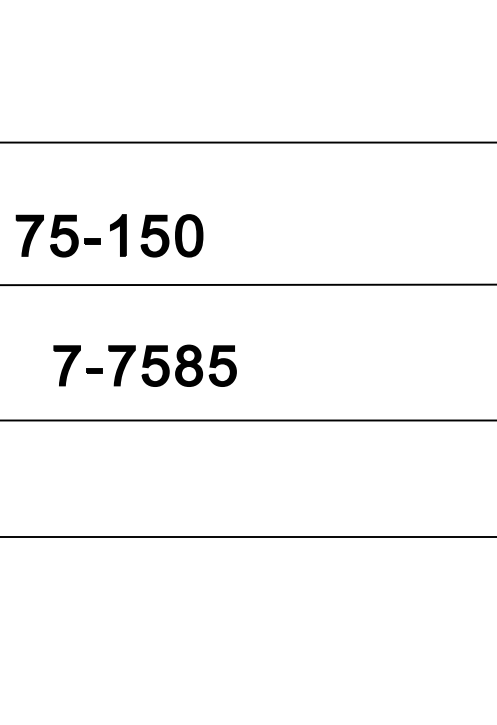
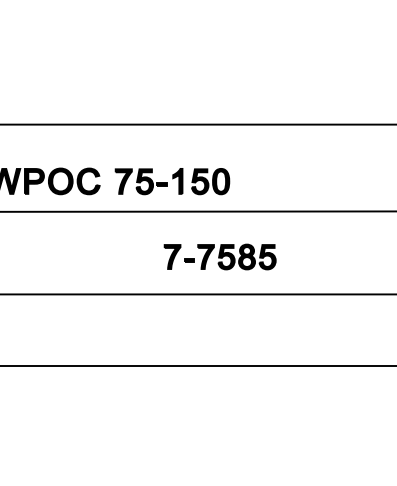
part: (143, 364) -> (219, 256), moved

